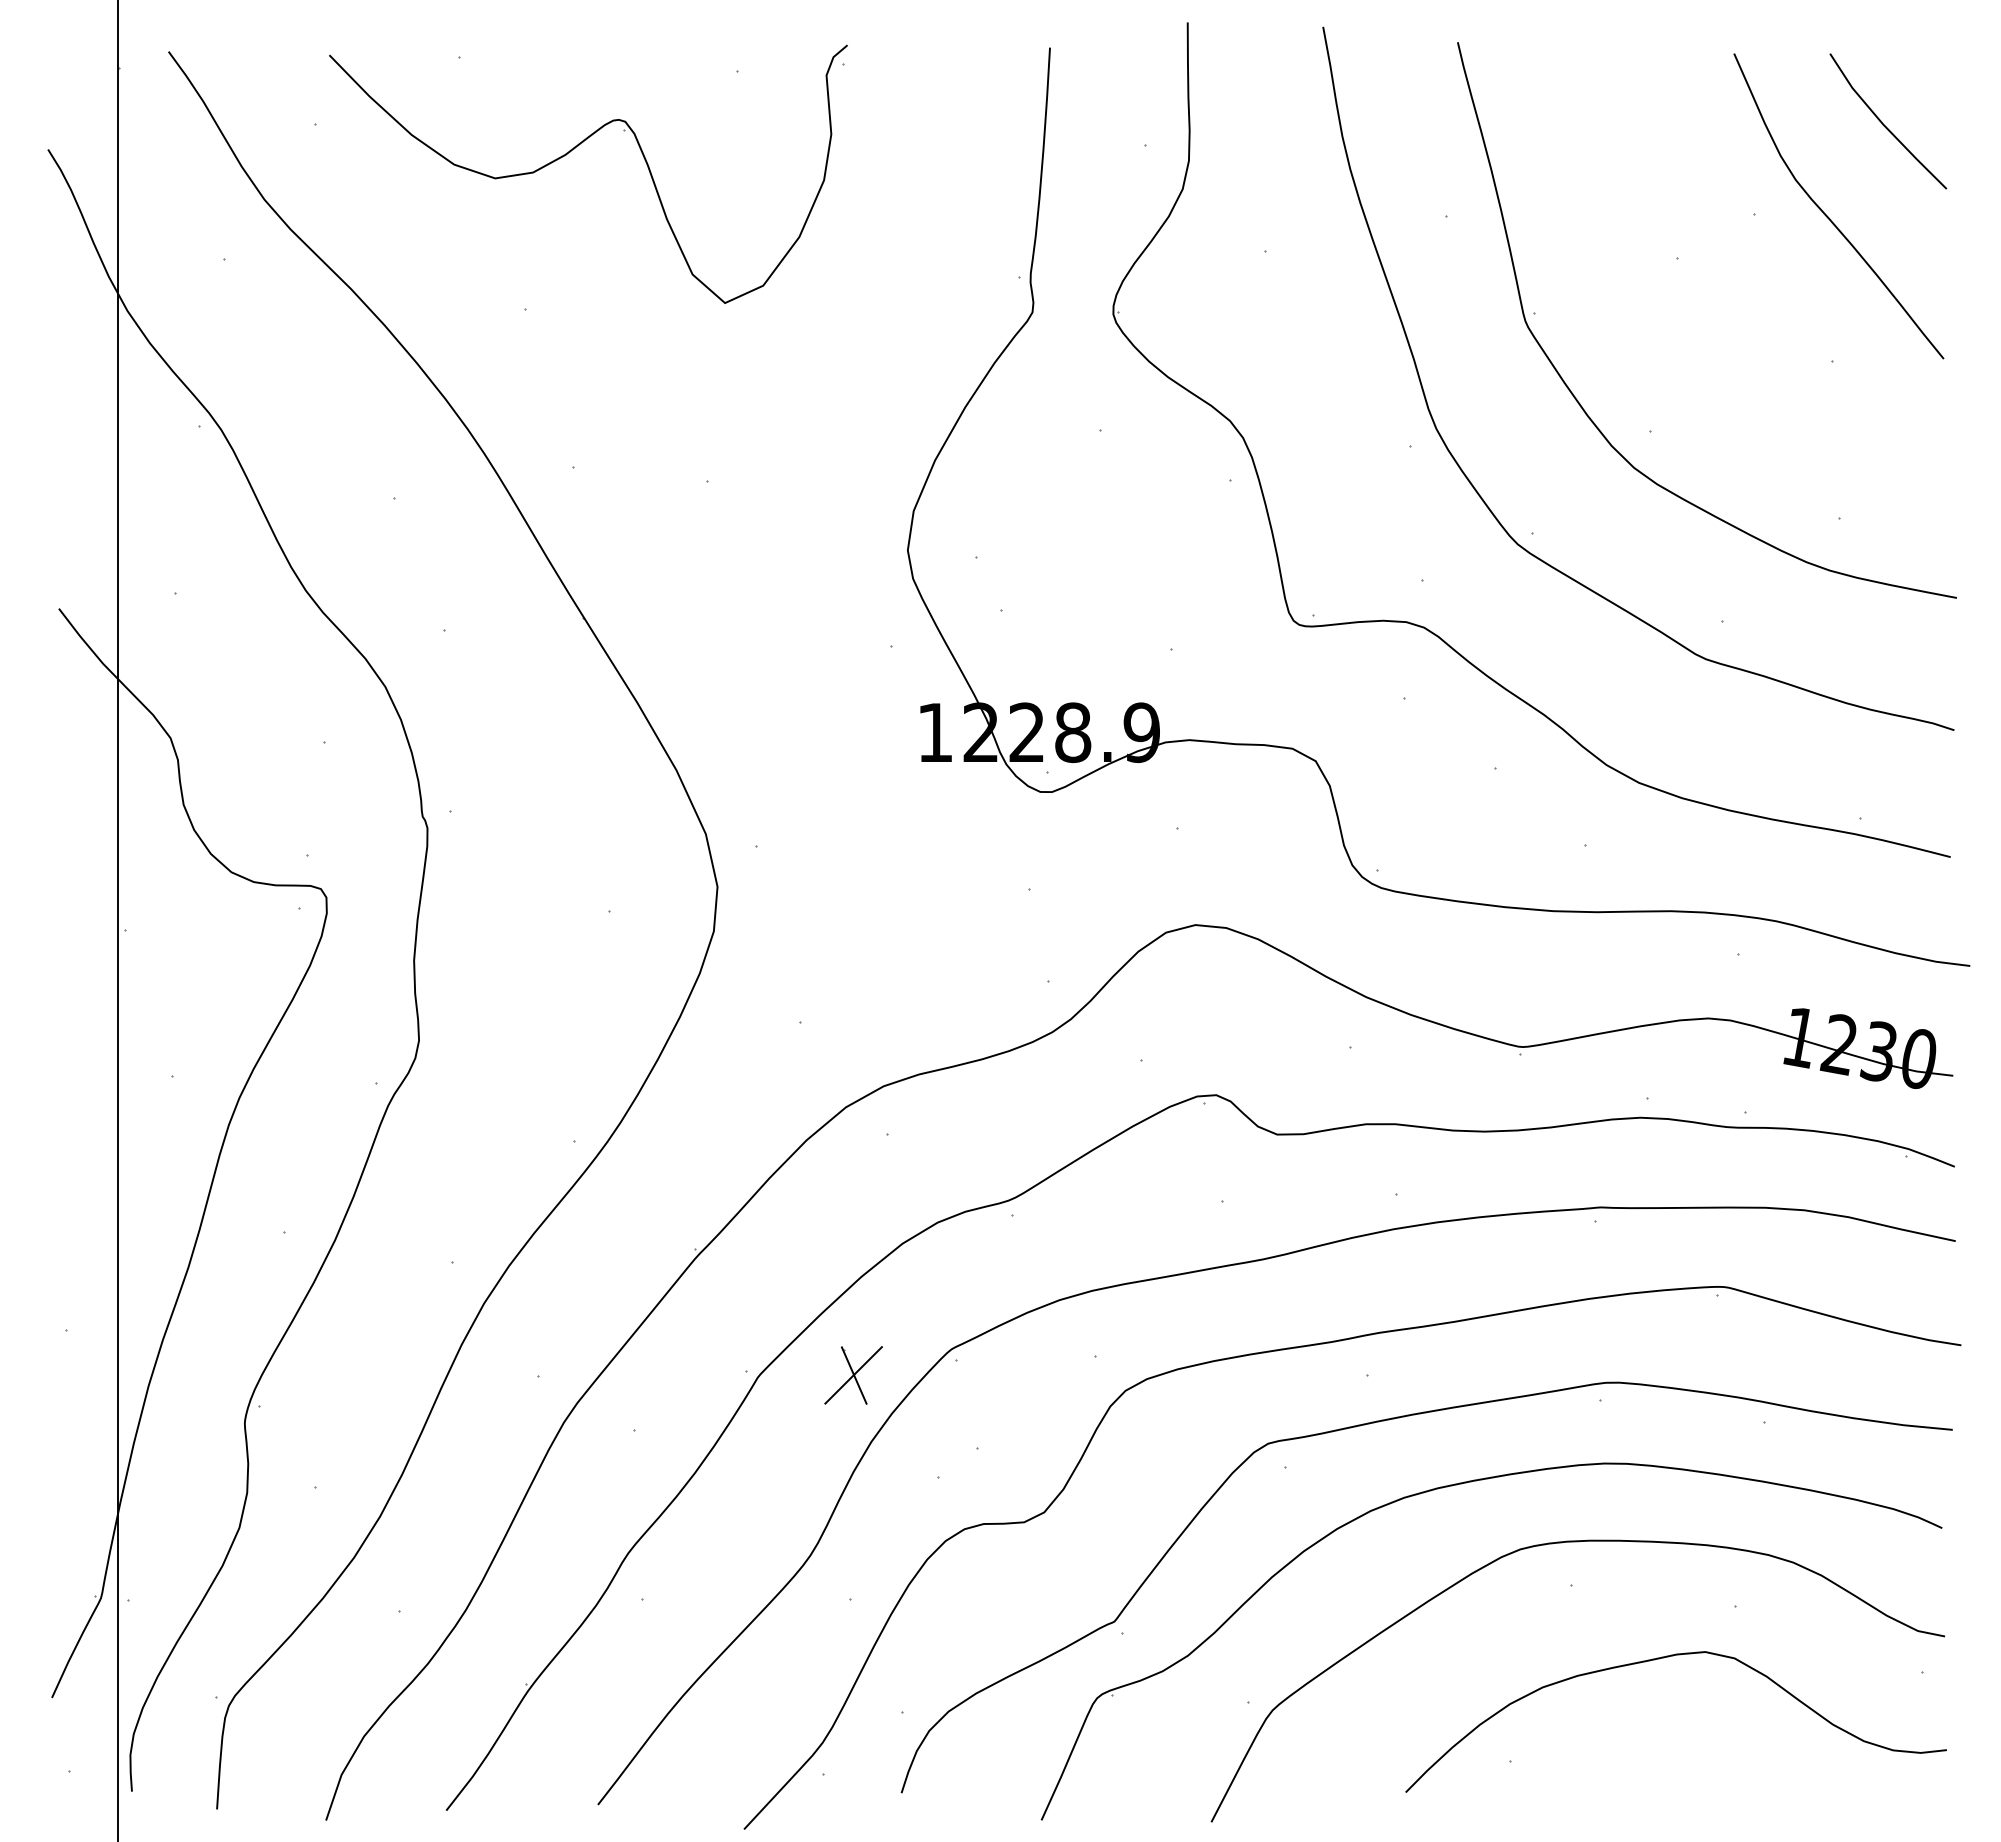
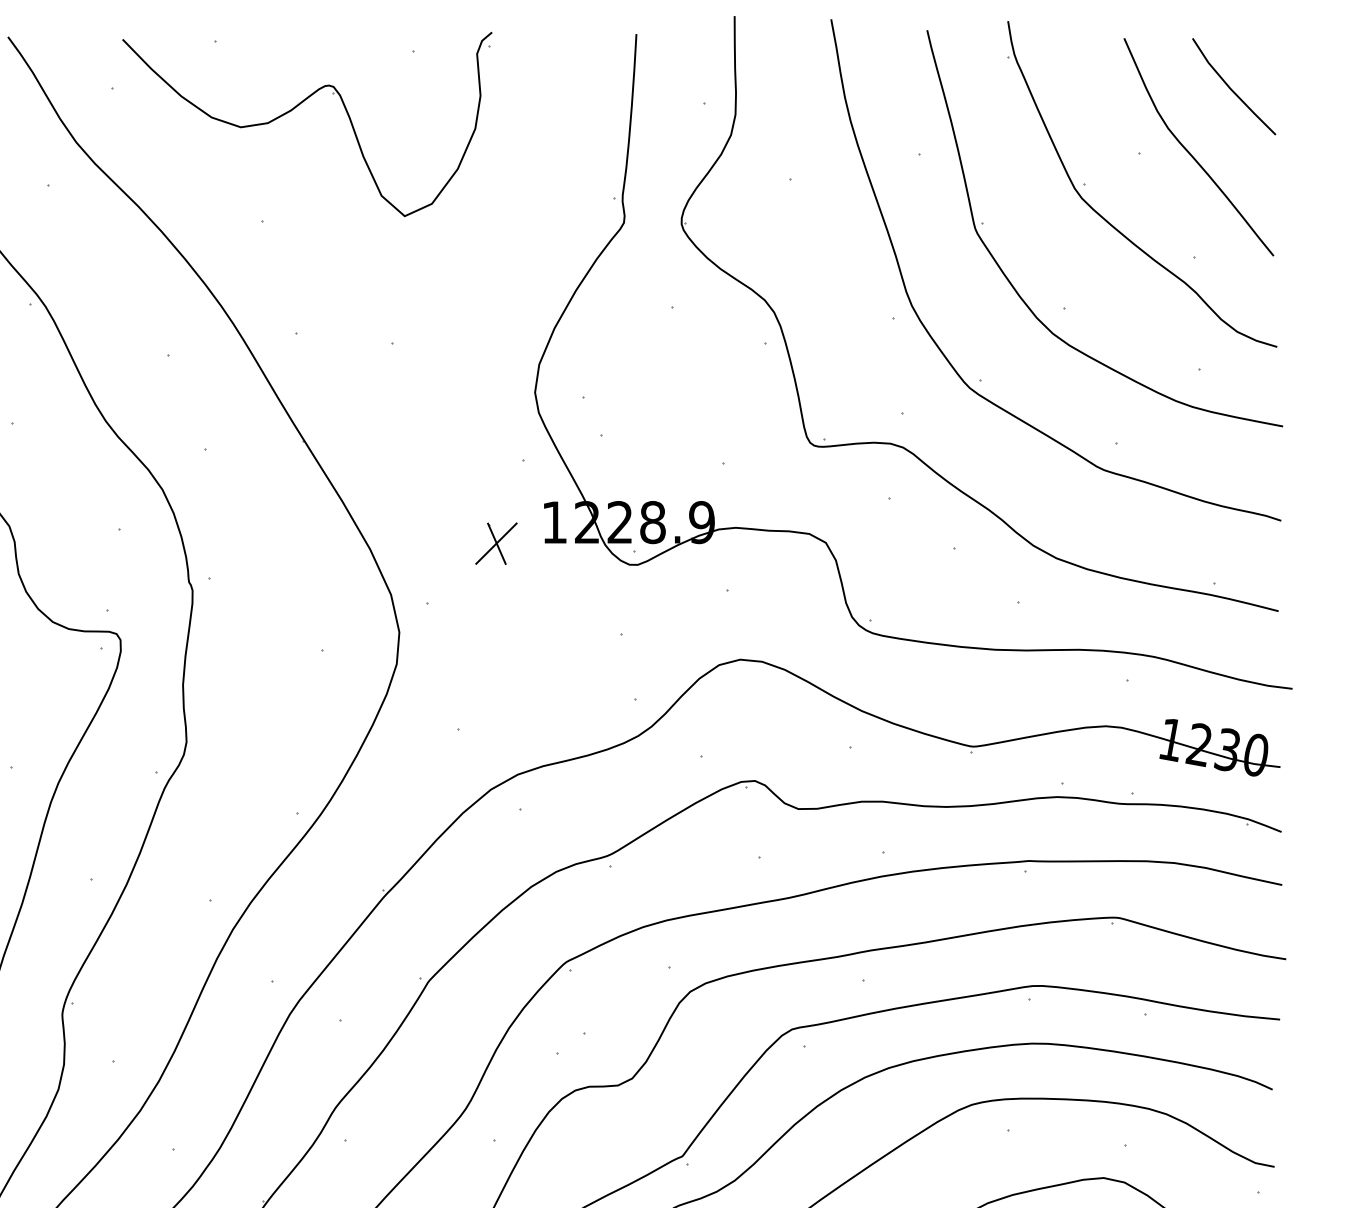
part: (1716, 314) -> (1111, 224), added
part: (853, 1375) -> (496, 543), moved

